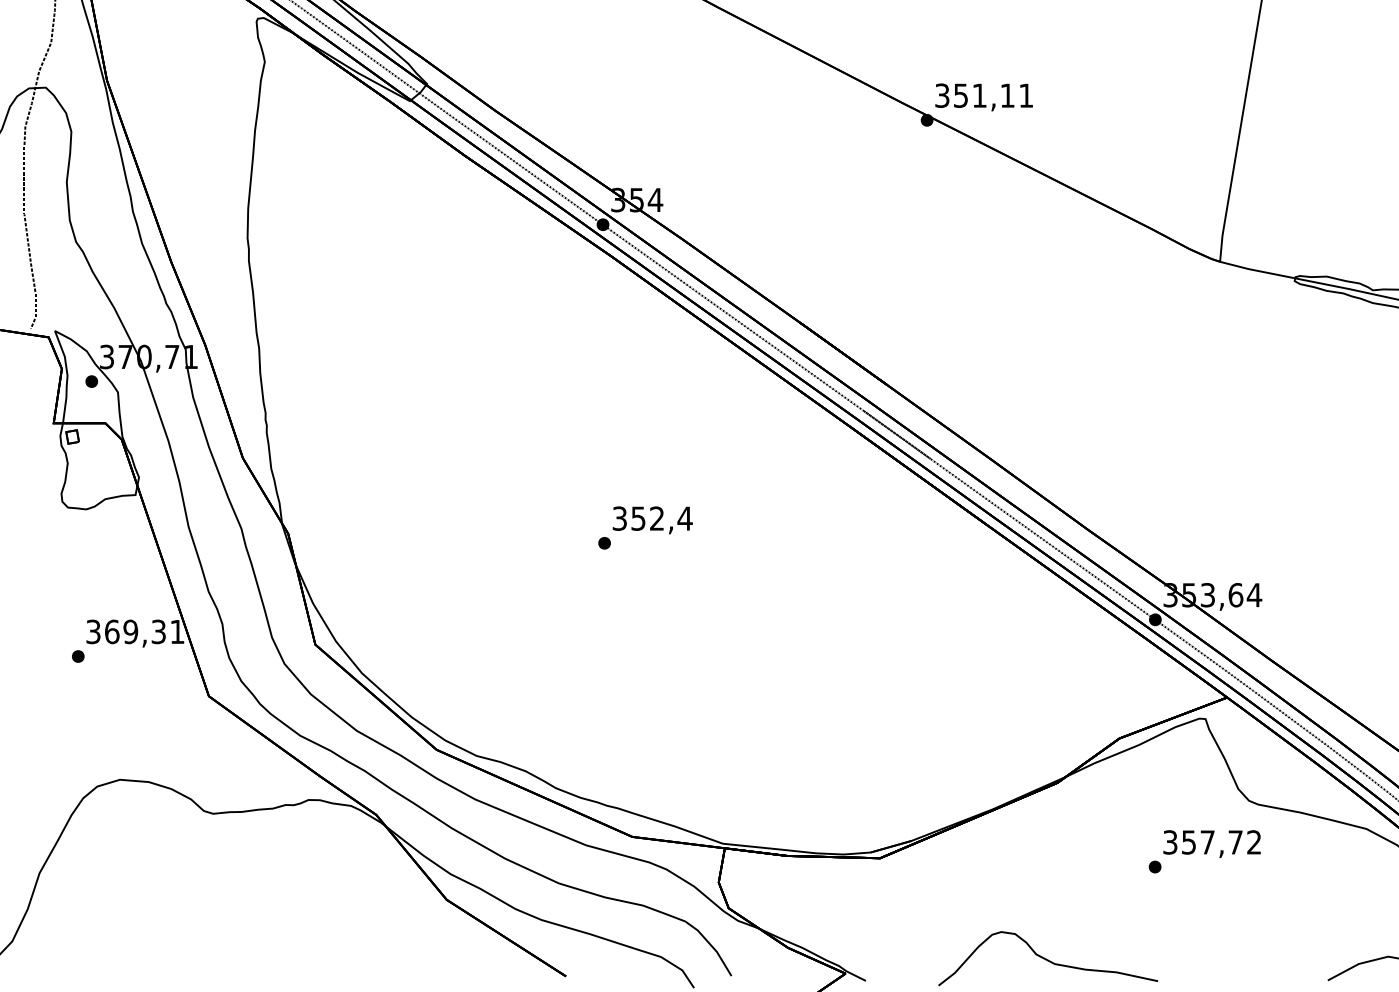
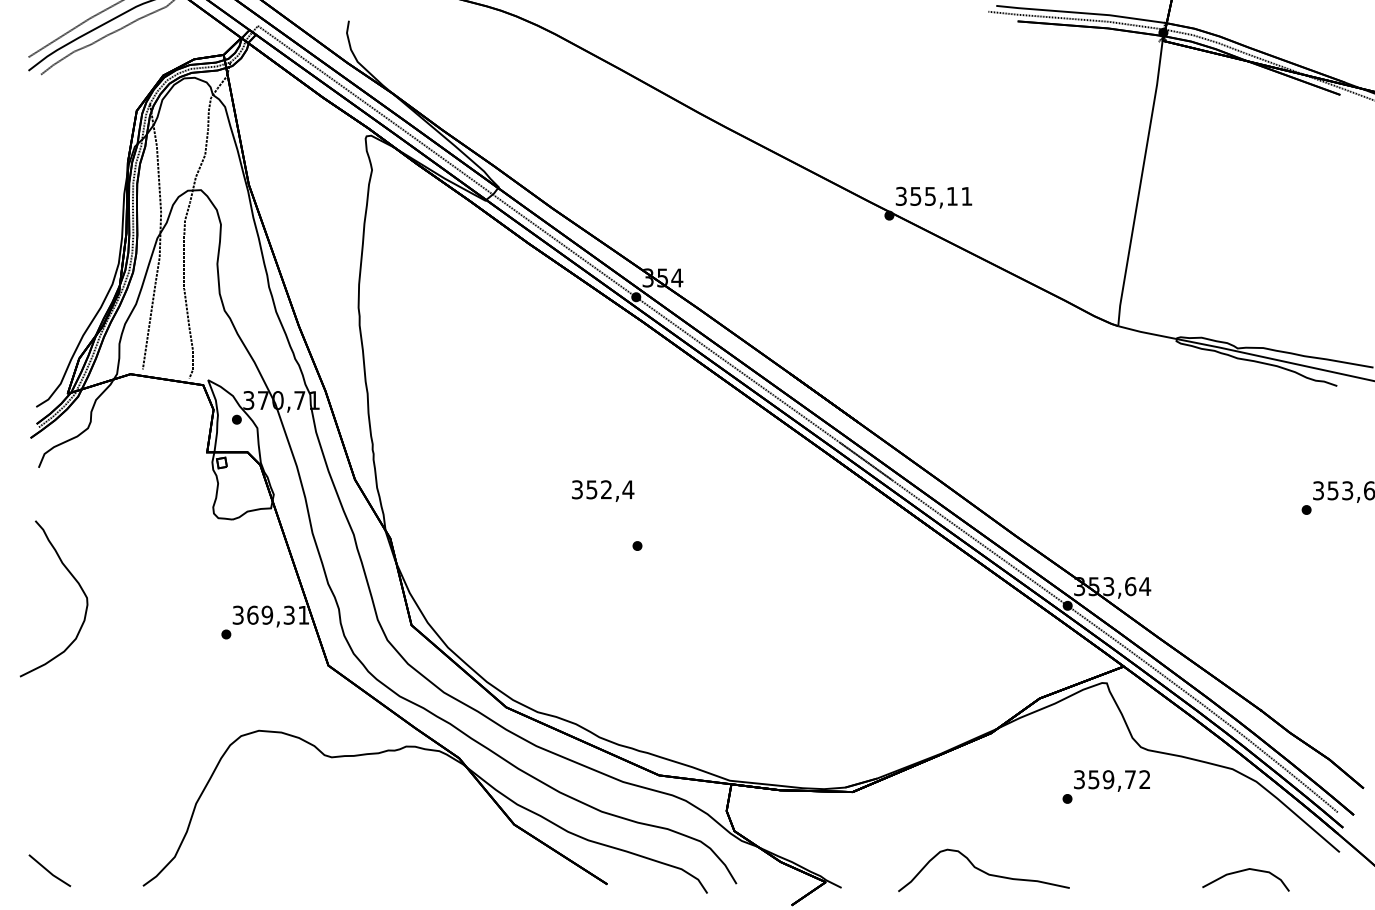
text: (979, 95) -> (930, 196), 351,11 -> 355,11
text: (653, 519) -> (603, 490), moved
text: (1207, 842) -> (1108, 779), 357,72 -> 359,72

